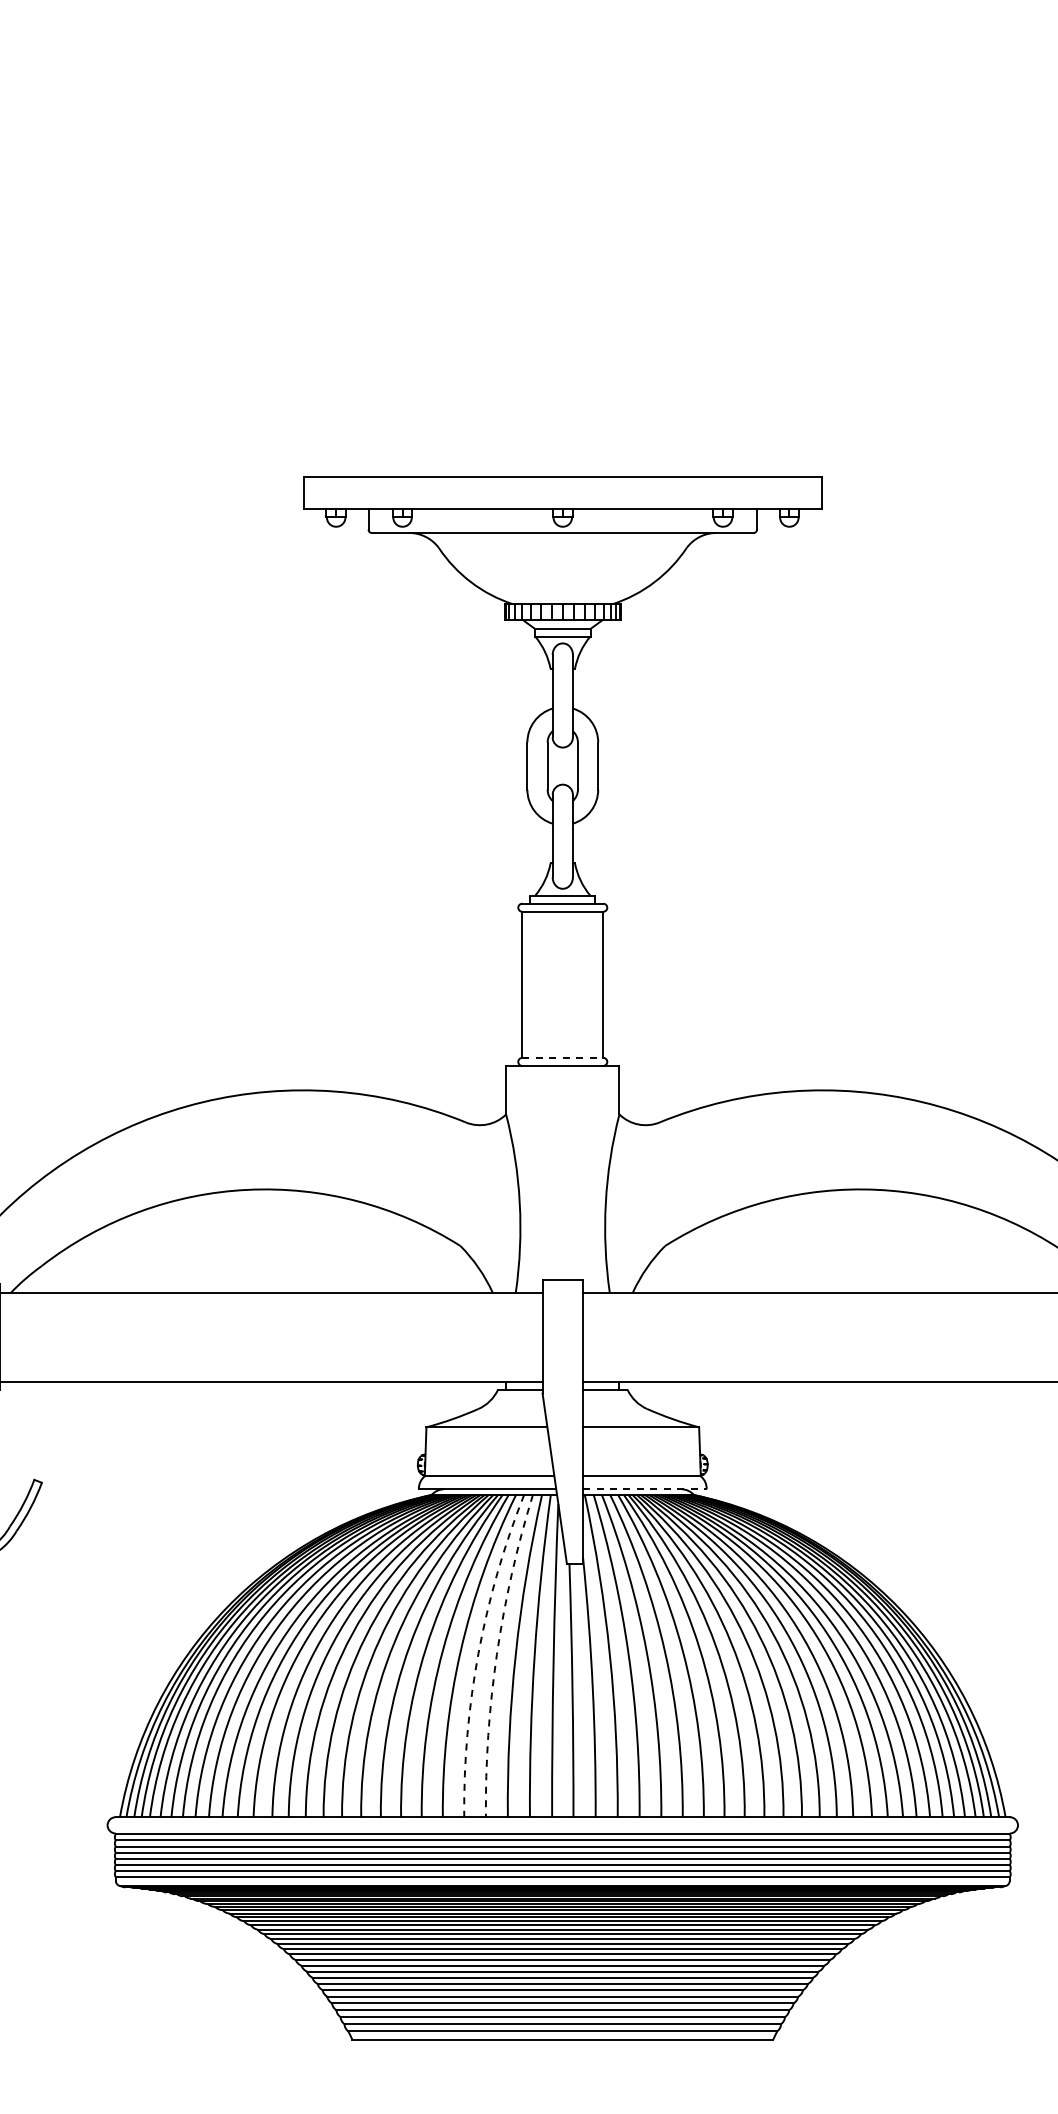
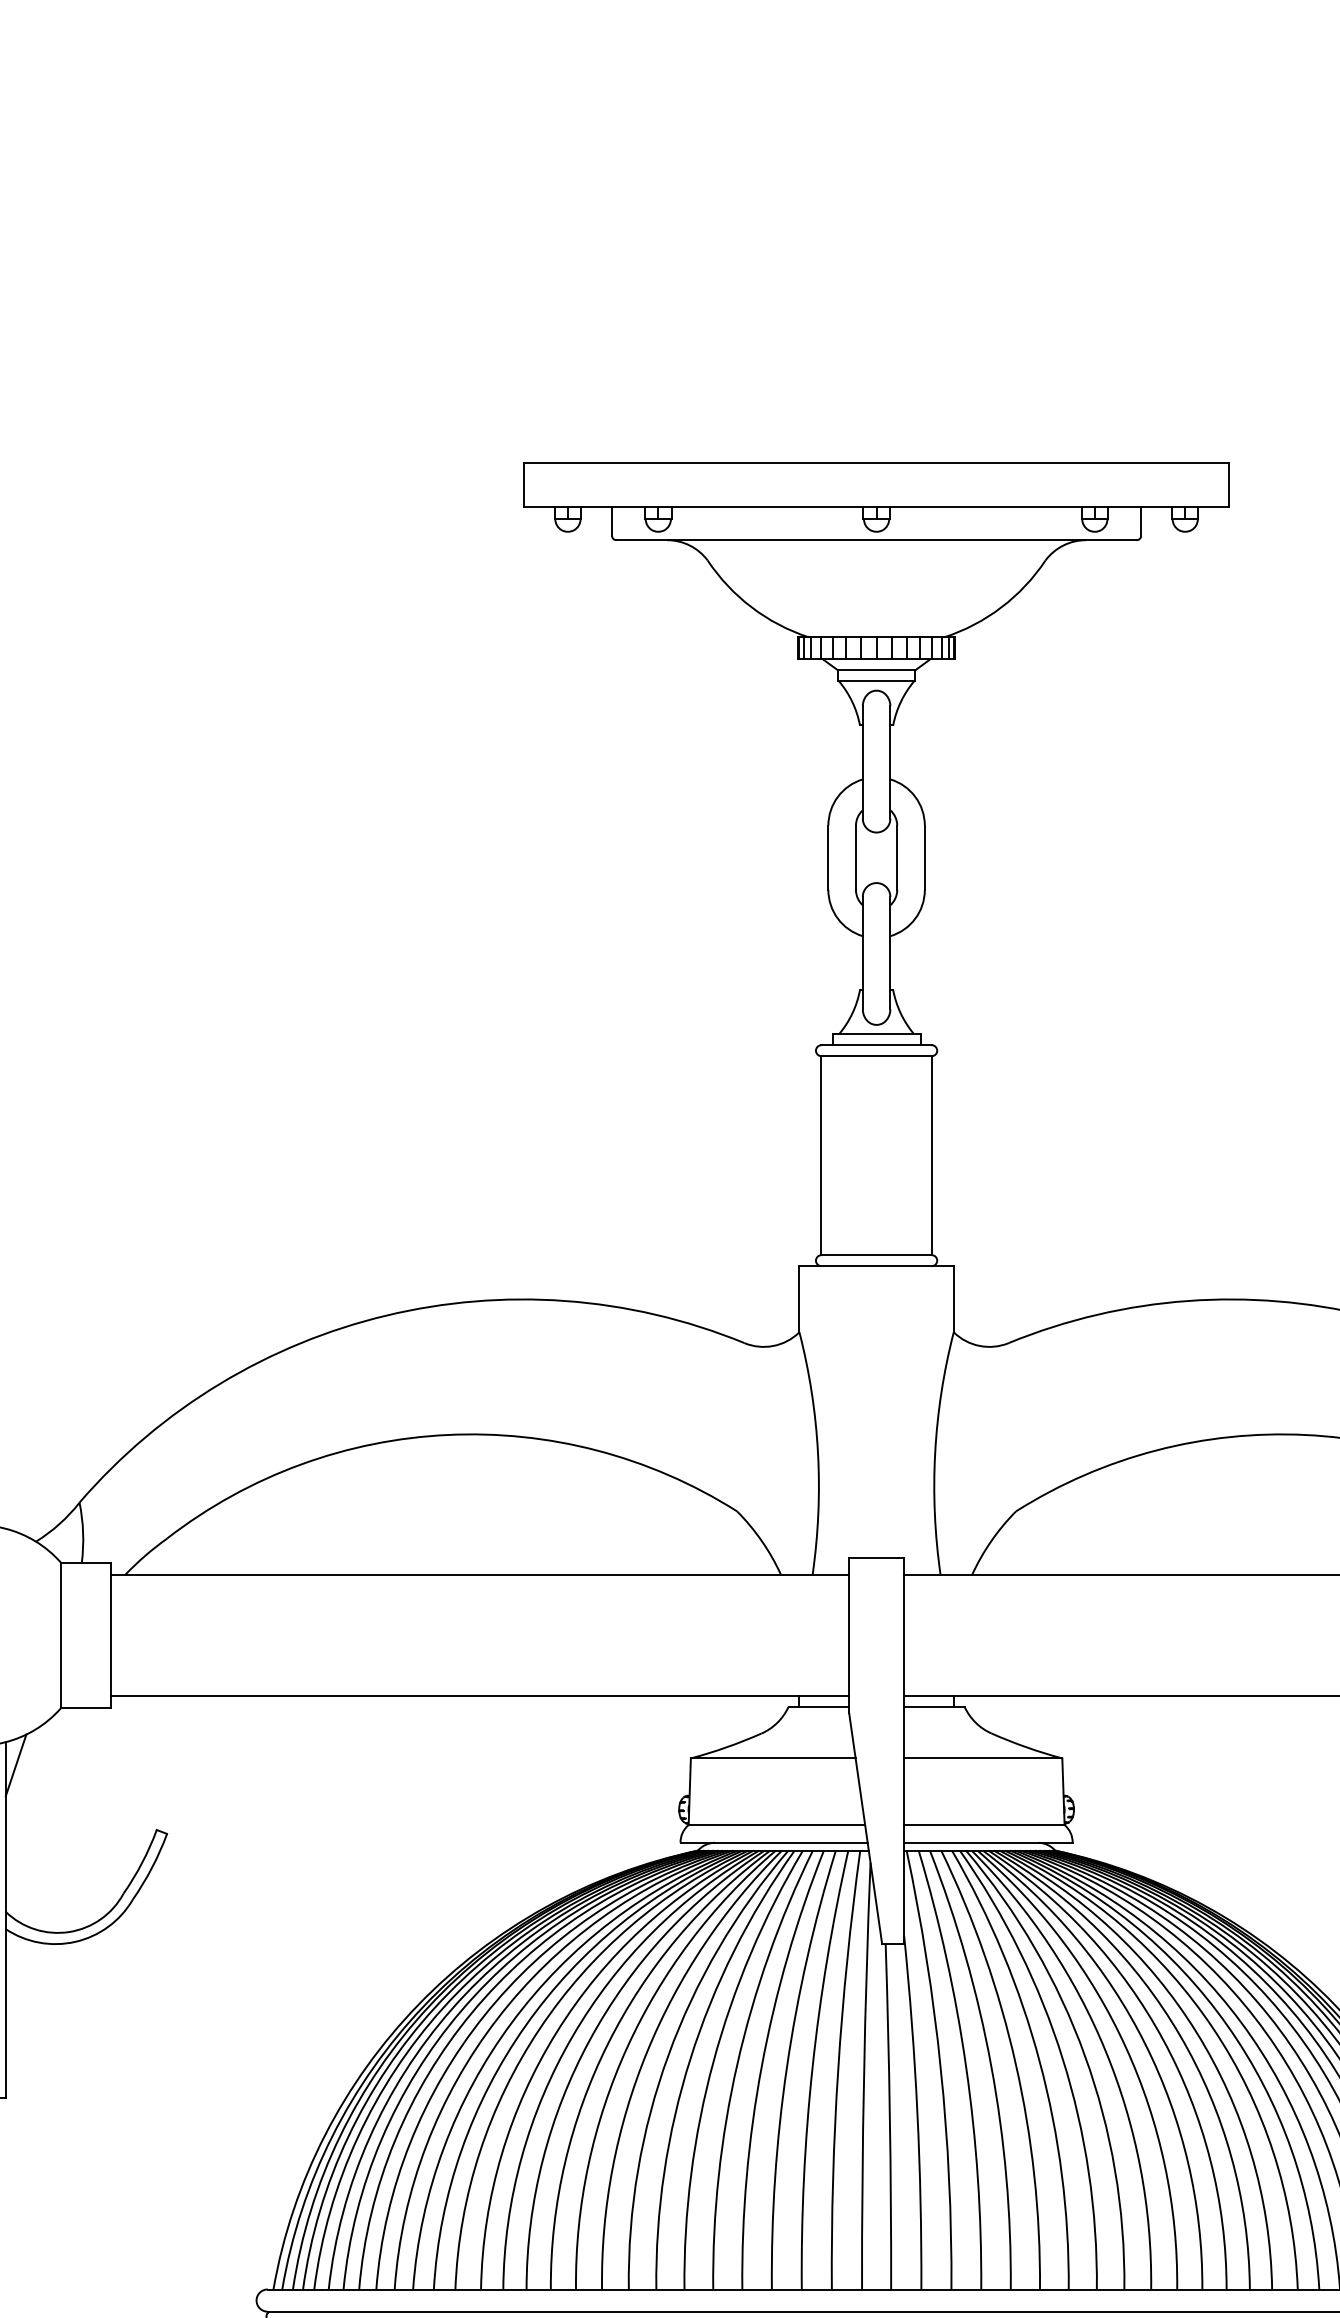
line: (563, 1057) -> (877, 1254), dashed -> solid
line: (644, 1489) -> (987, 1843), dashed -> solid
arc: (478, 1653) -> (761, 2066), dashed -> solid
arc: (496, 1654) -> (786, 2067), dashed -> solid

